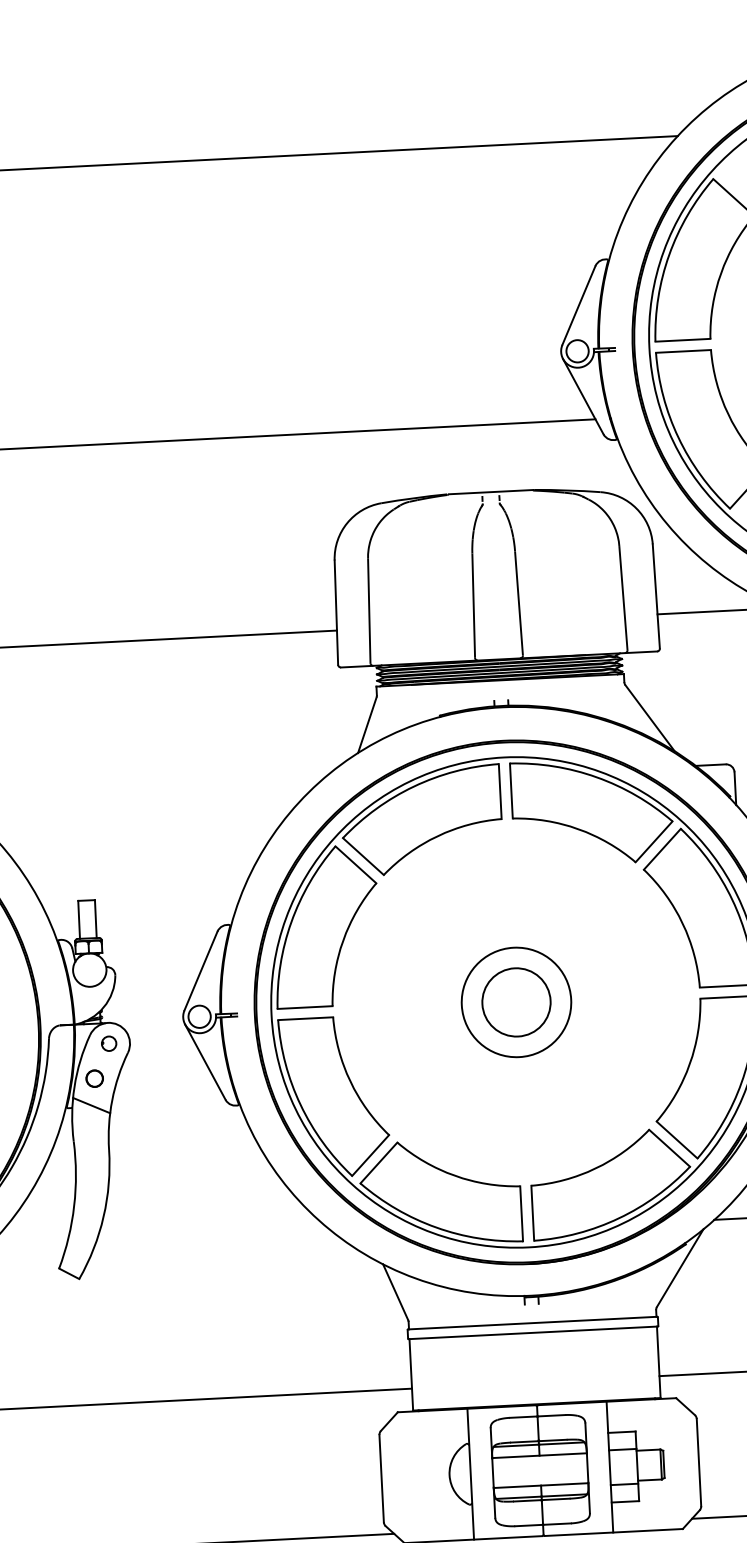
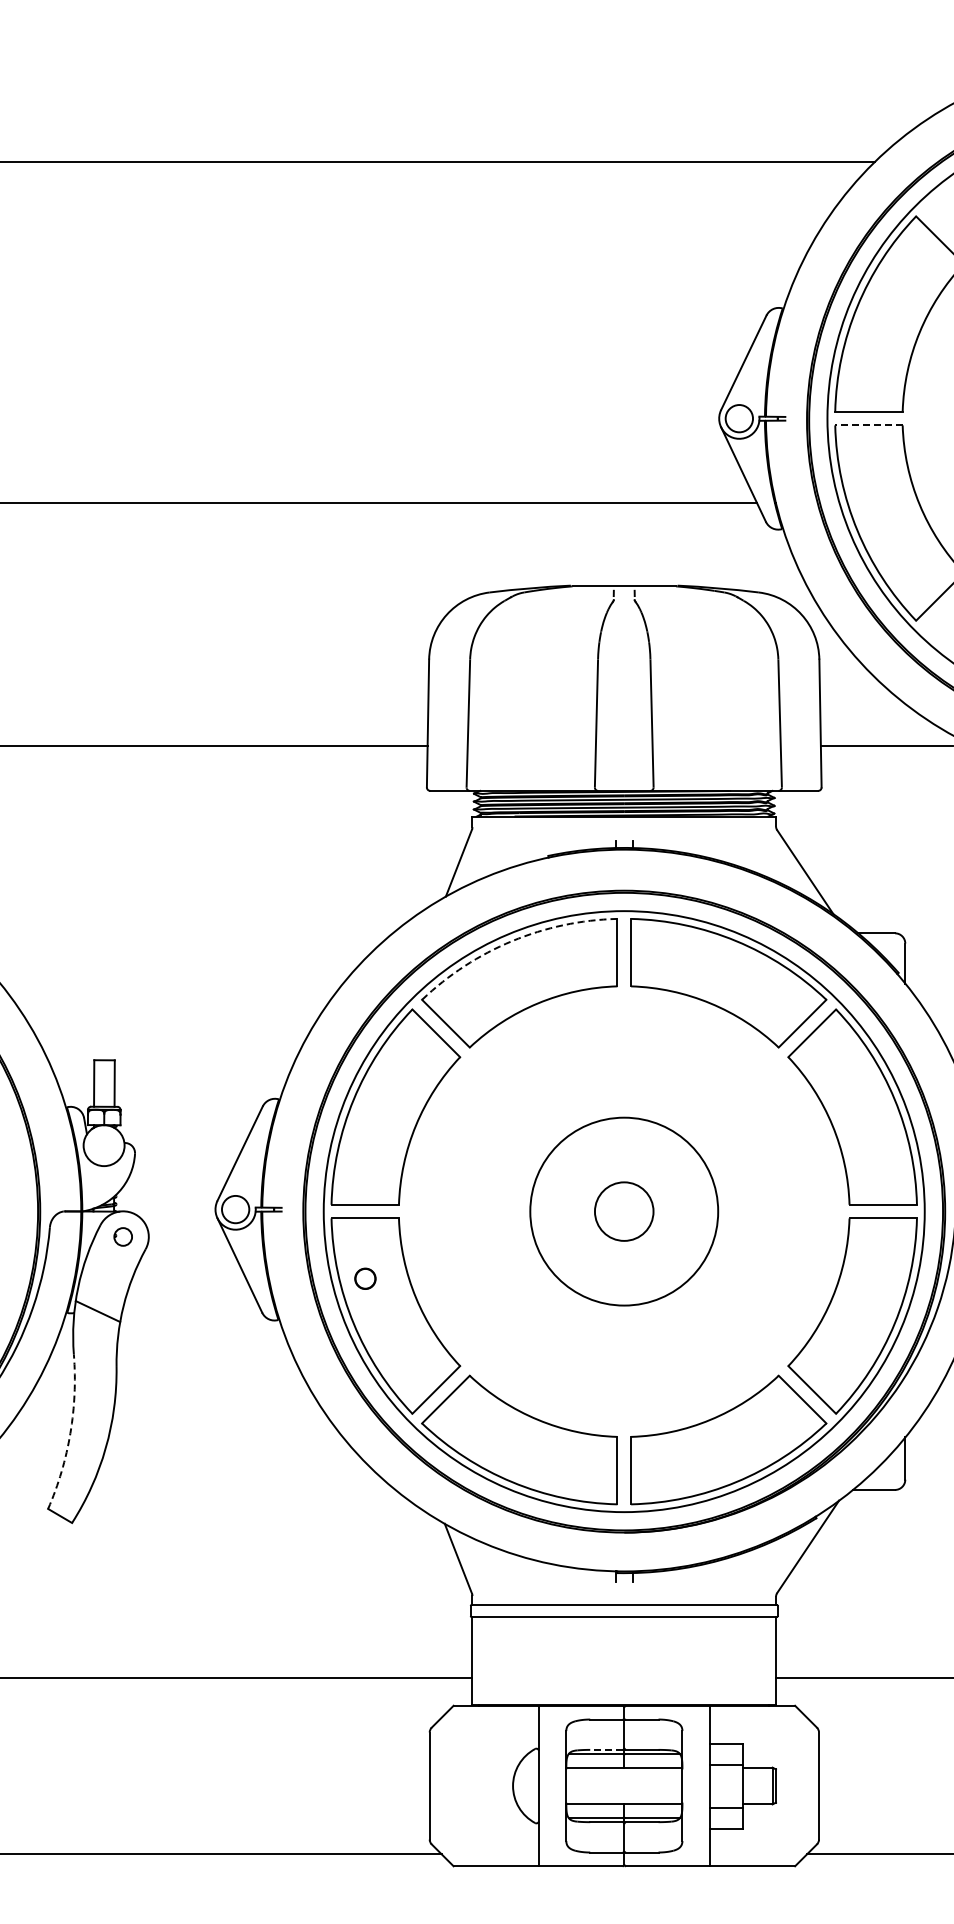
line: (683, 351) -> (868, 425), solid -> dashed
arc: (414, 786) -> (512, 941), solid -> dashed
circle: (516, 1002) -> (624, 1211), size x0.7
circle: (516, 1002) -> (624, 1211), size x1.4
circle: (94, 1078) -> (365, 1278), moved
arc: (74, 1206) -> (70, 1433), solid -> dashed
line: (523, 1441) -> (605, 1749), solid -> dashed

